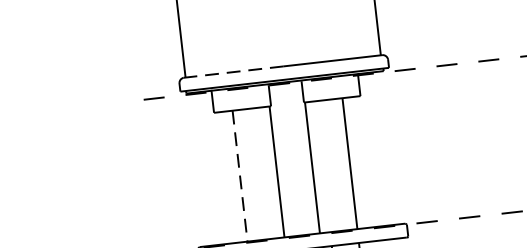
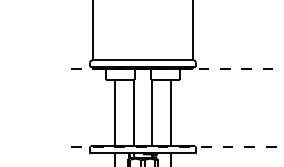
line: (235, 72) -> (118, 60), dashed -> solid
line: (241, 176) -> (115, 113), dashed -> solid

